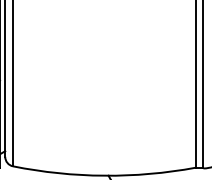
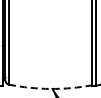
arc: (104, 174) -> (50, 88), solid -> dashed

